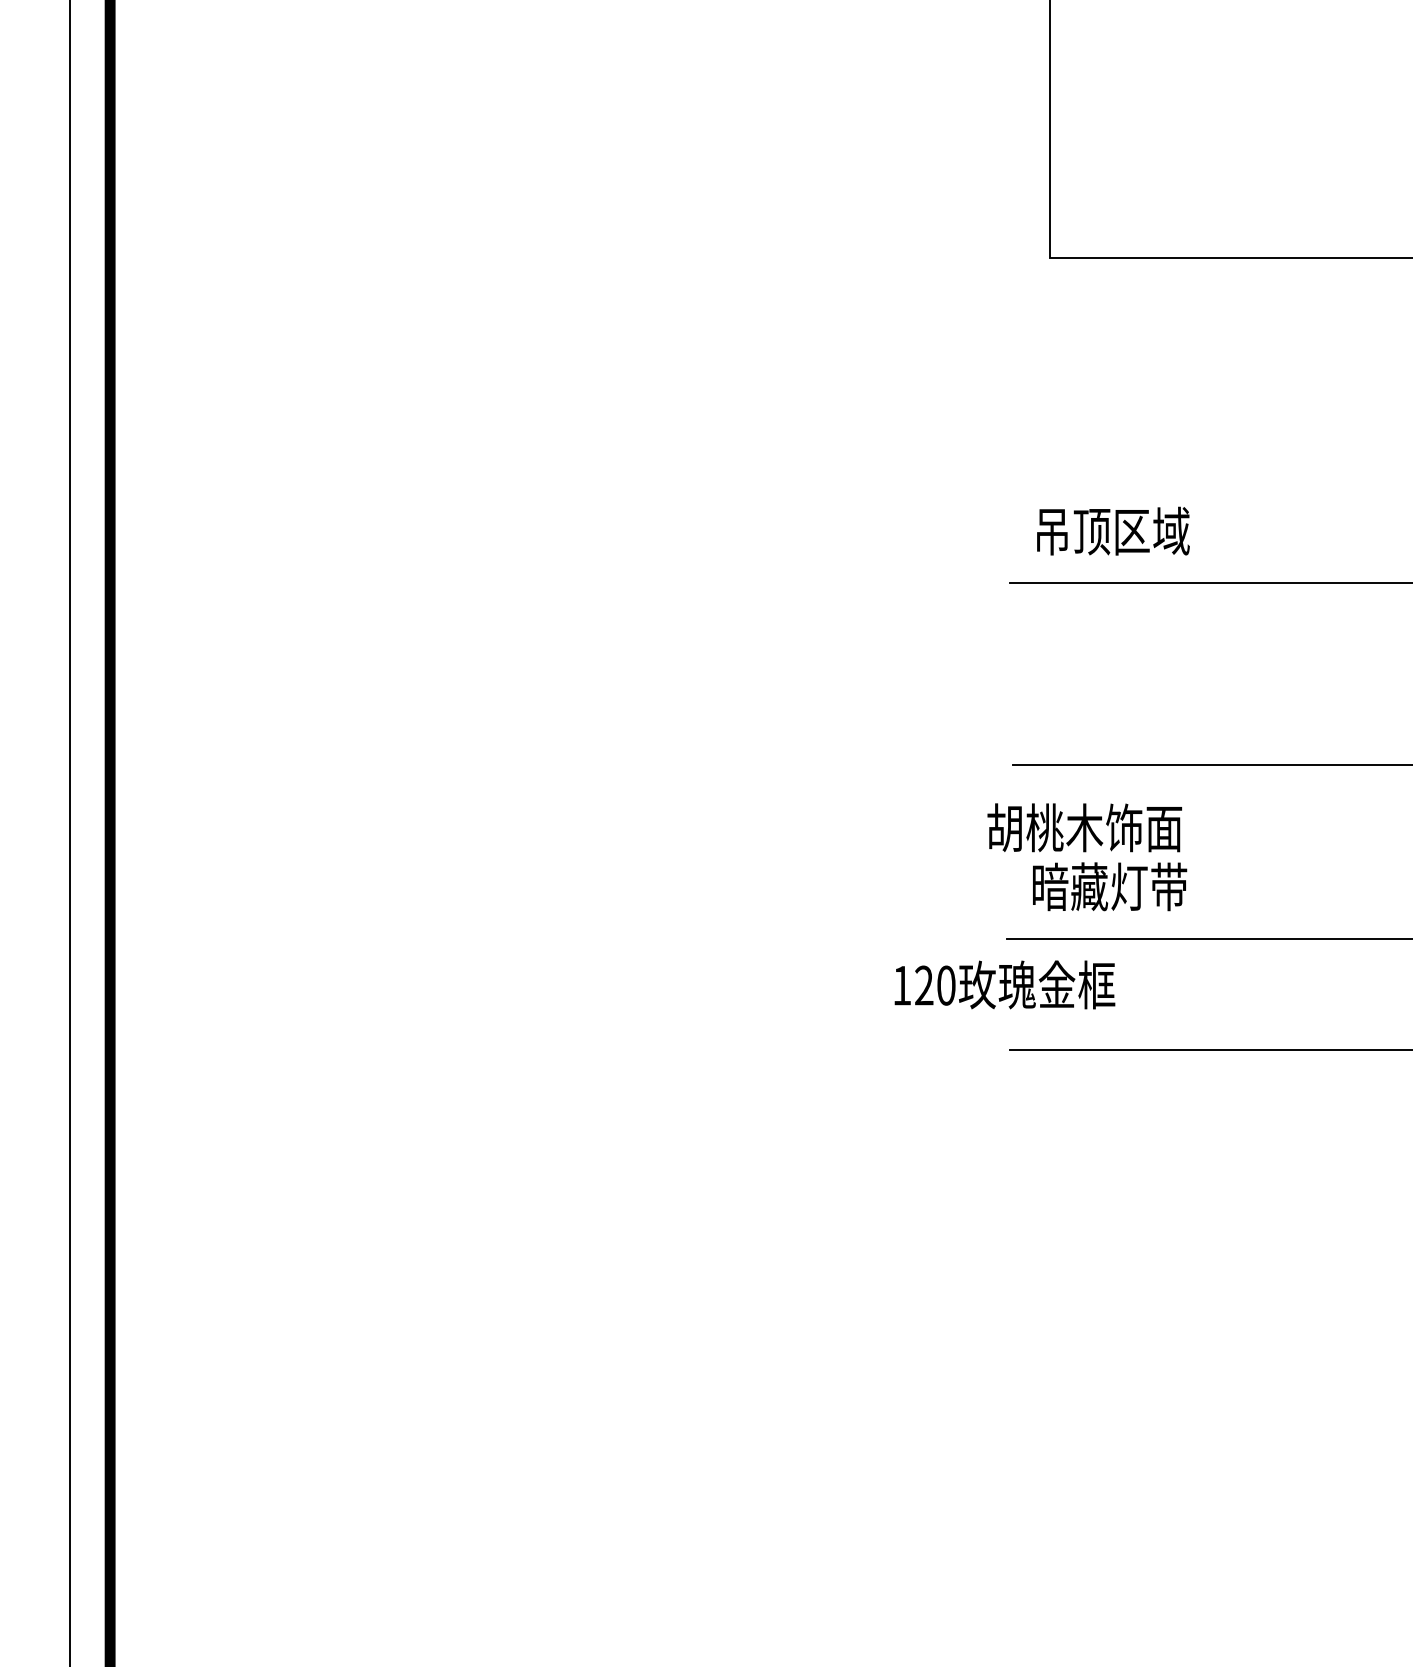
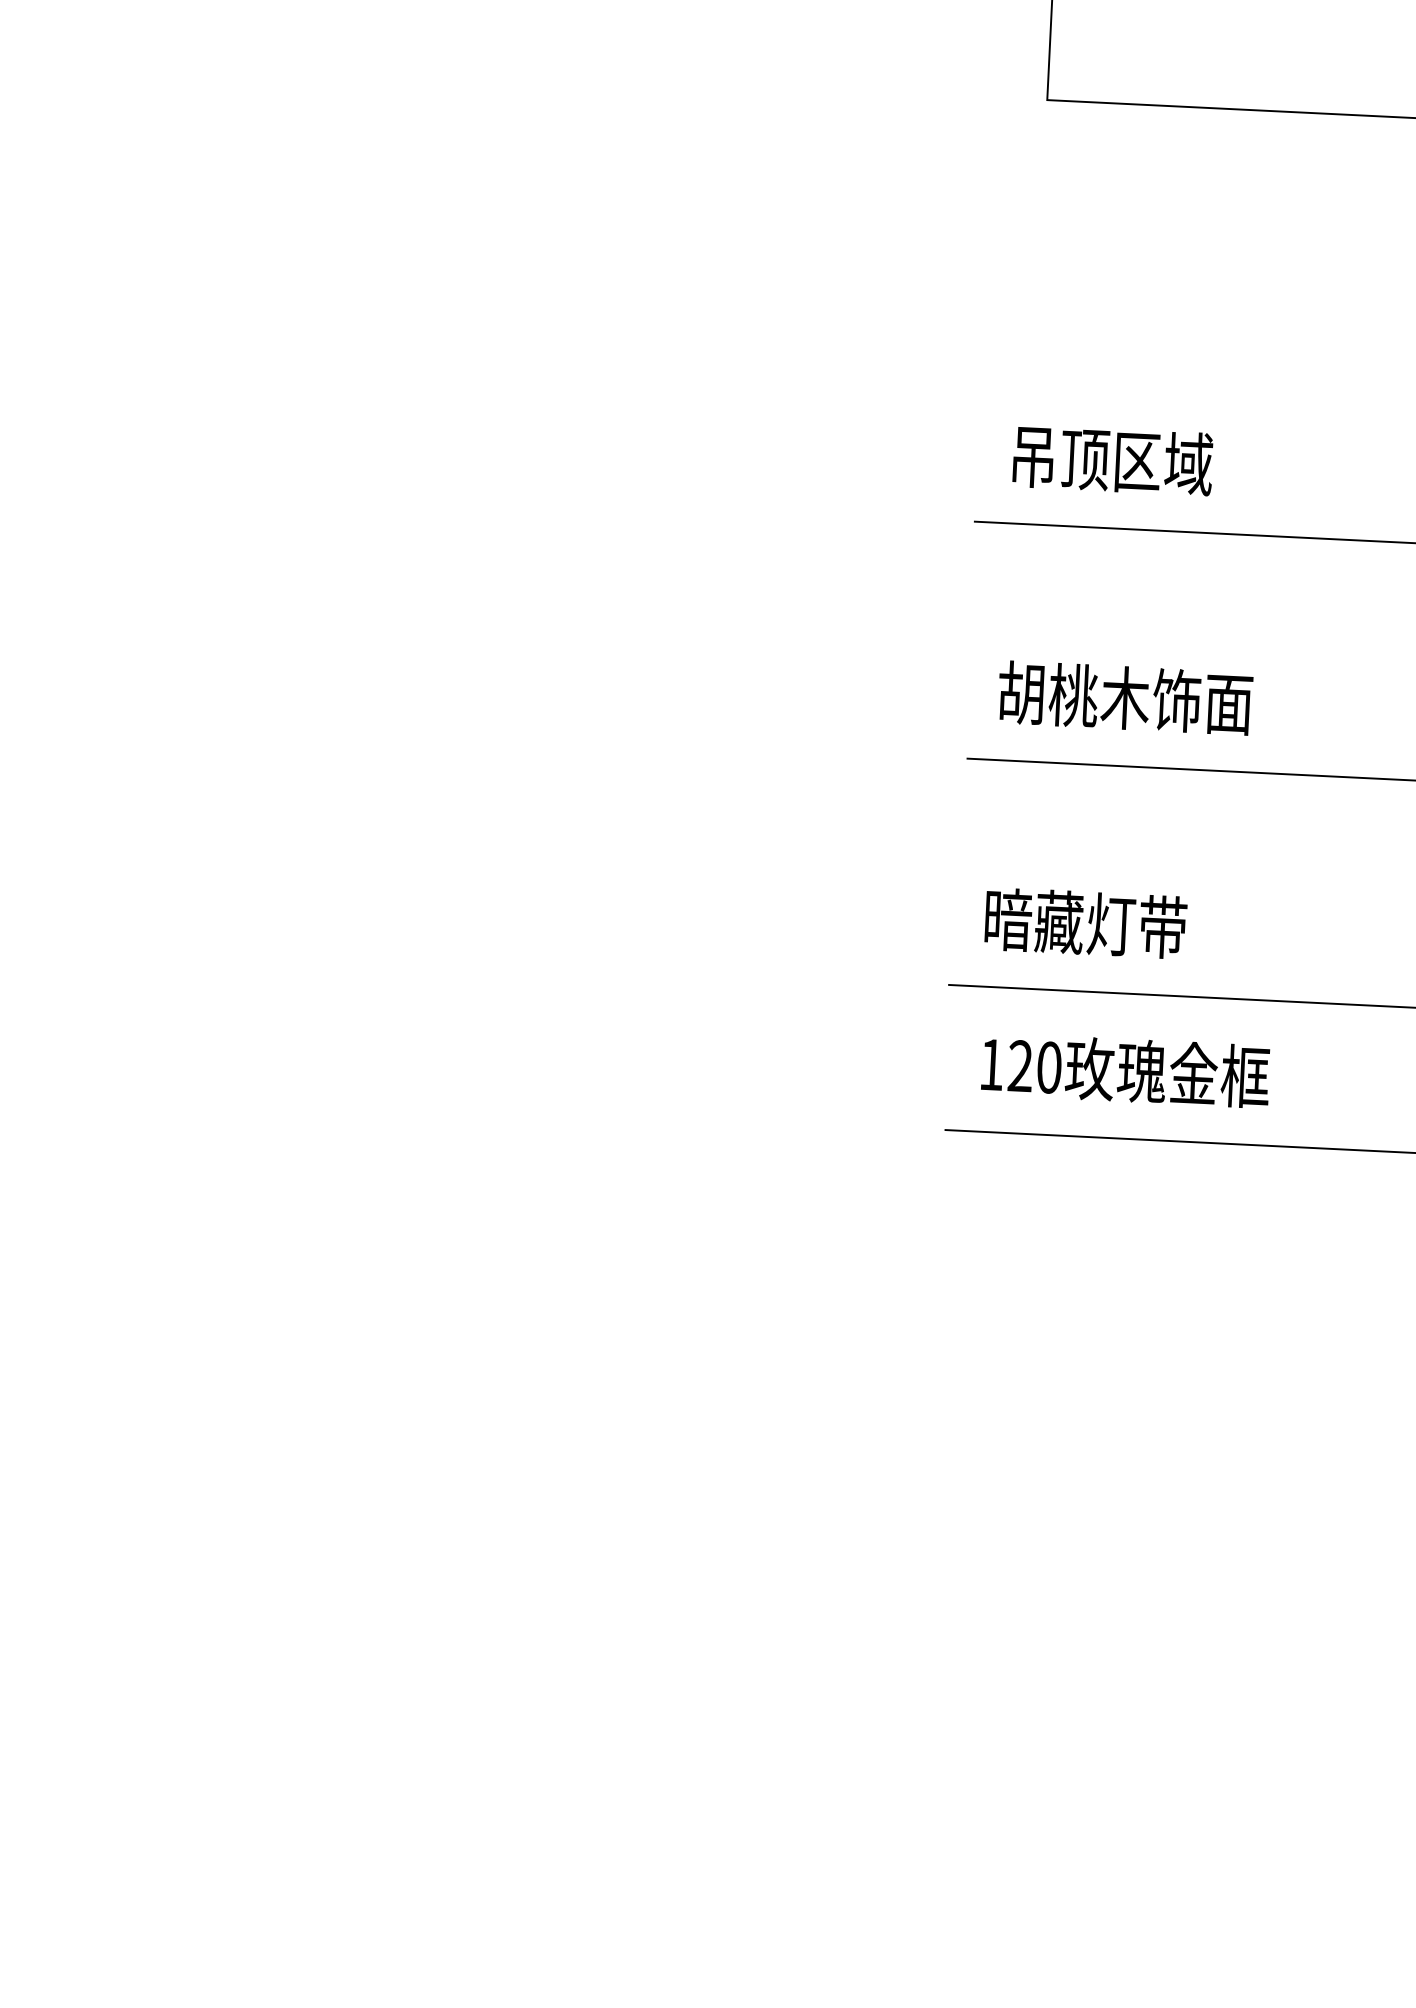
text: (1084, 827) -> (1125, 697), moved
text: (1004, 984) -> (1125, 1069), moved

